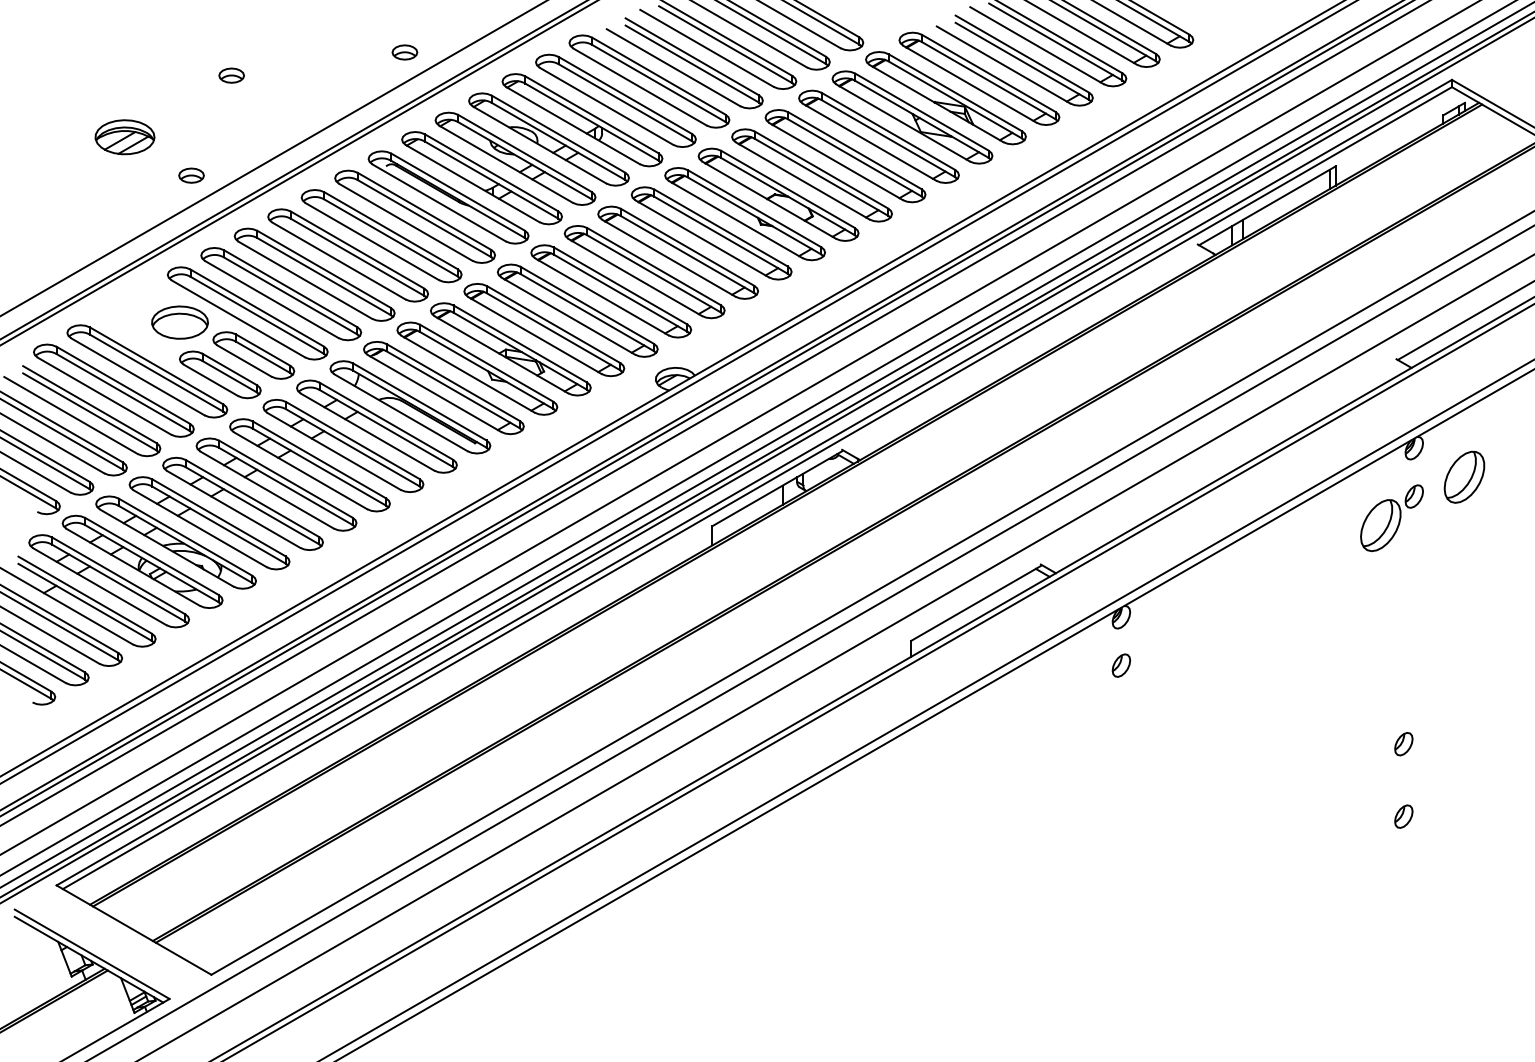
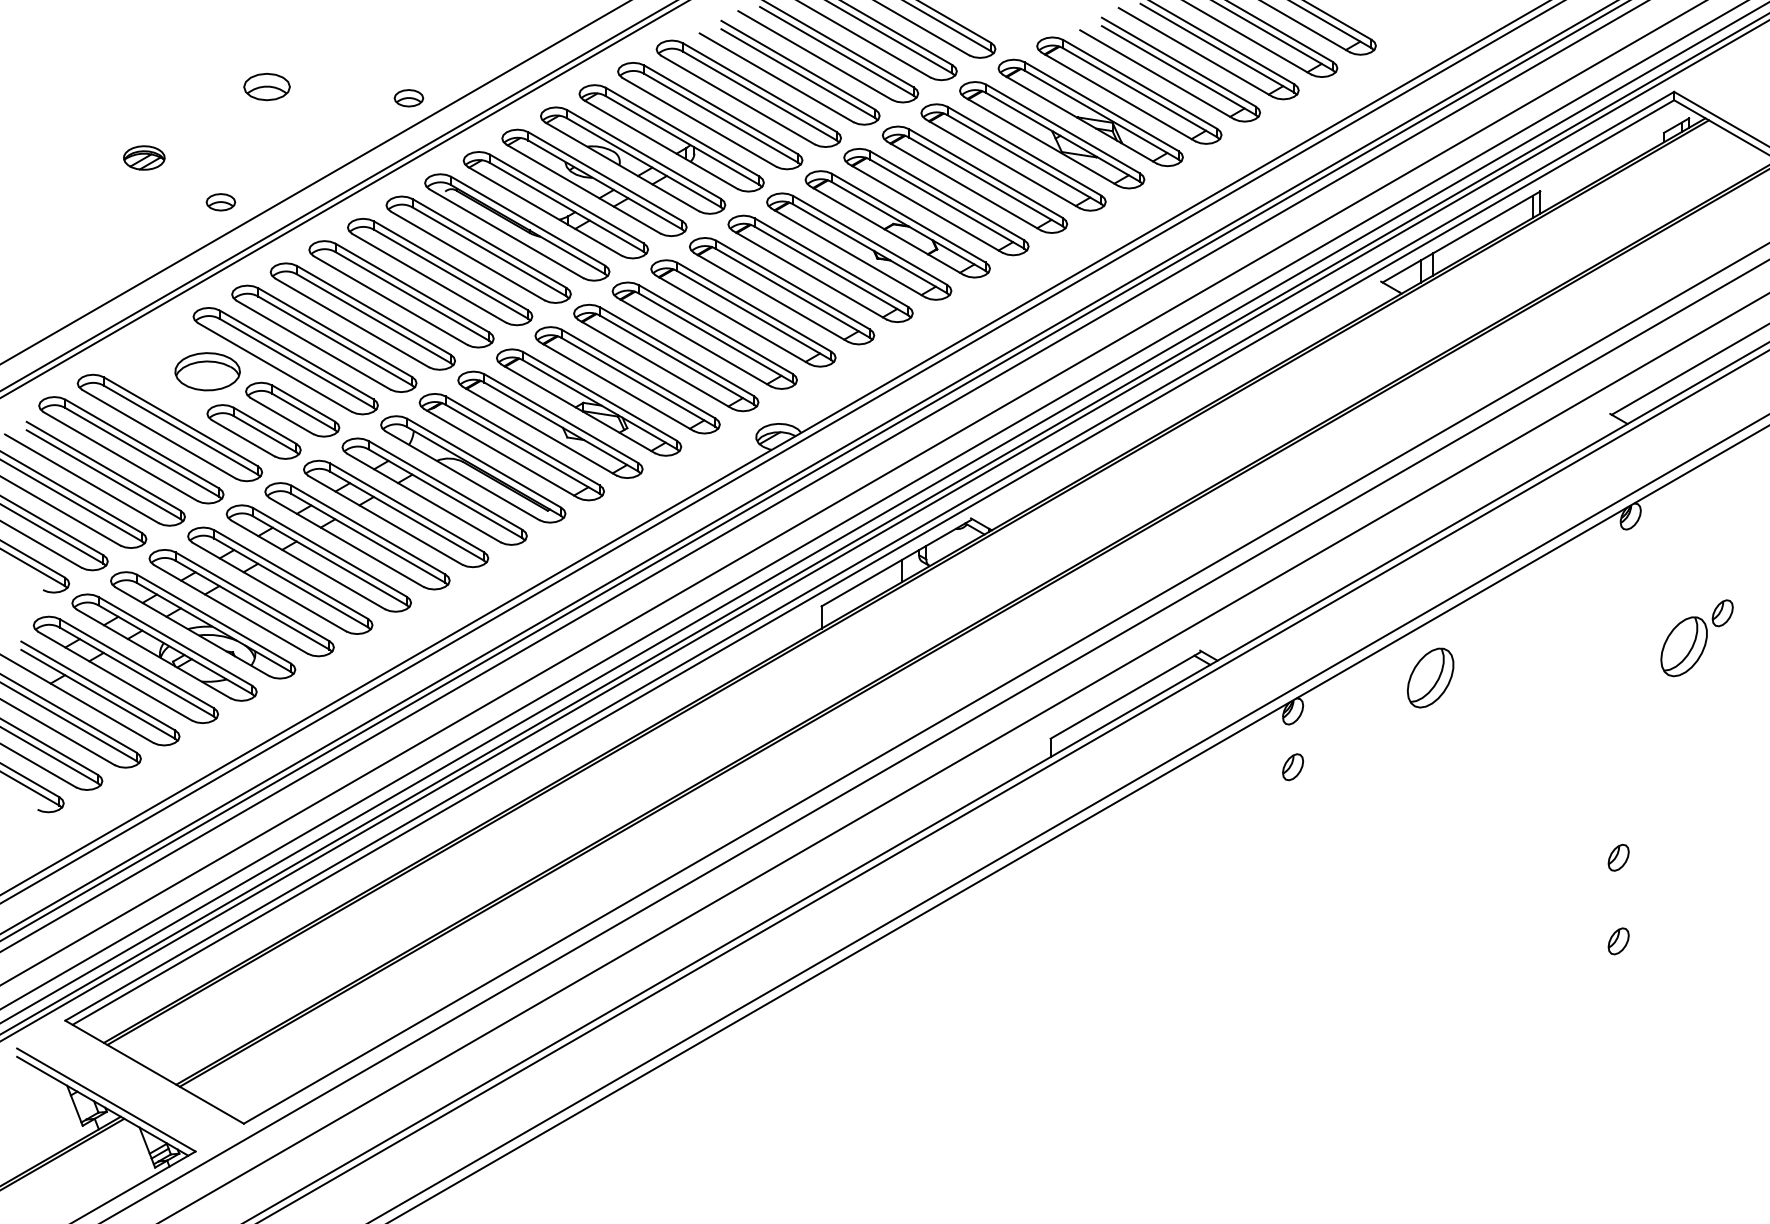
part: (404, 52) -> (408, 98), moved
part: (231, 75) -> (267, 86), size x1.6
part: (125, 136) -> (144, 157), size x0.6
part: (1464, 476) -> (1430, 677), moved
part: (1391, 518) -> (1696, 638), moved

